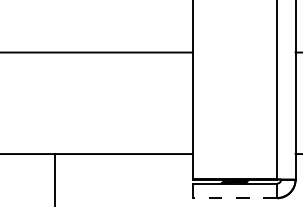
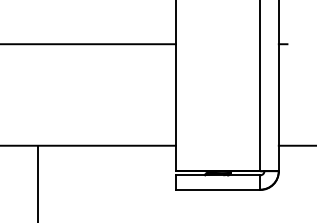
line: (234, 197) -> (217, 189), dashed -> solid

